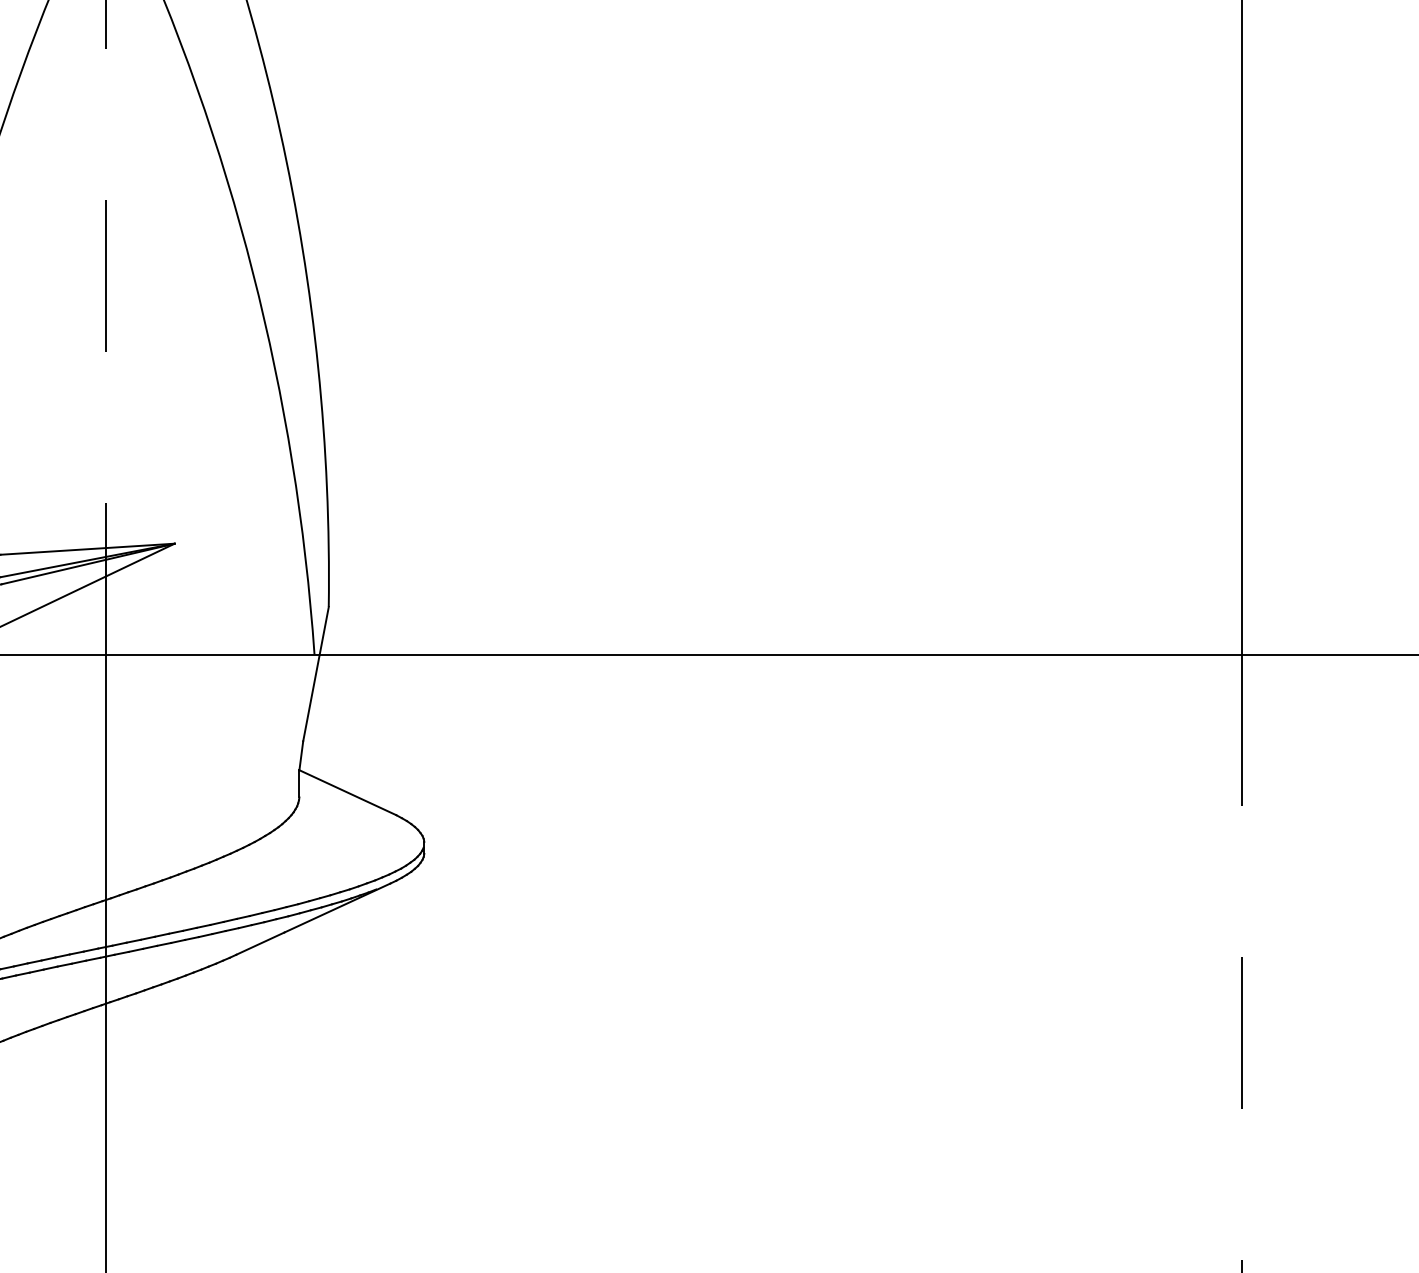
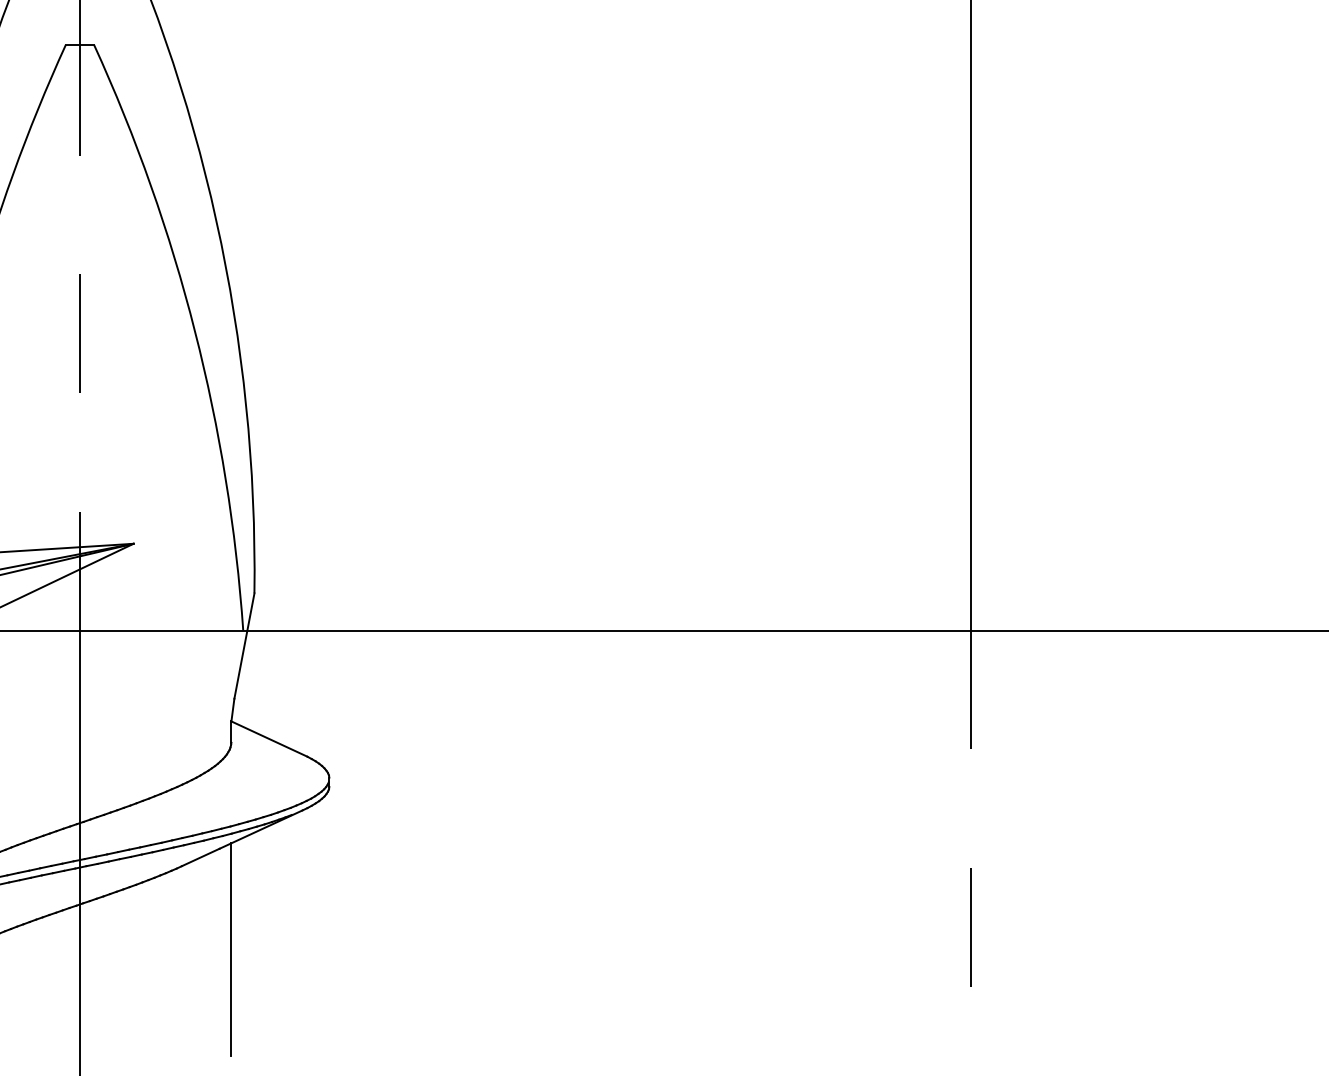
line: (299, 1061) -> (231, 949), added

